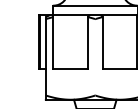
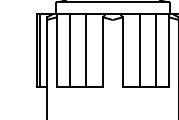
line: (63, 41) -> (70, 49), added
line: (75, 41) -> (86, 49), added
line: (115, 41) -> (139, 49), added
line: (127, 41) -> (155, 49), added

